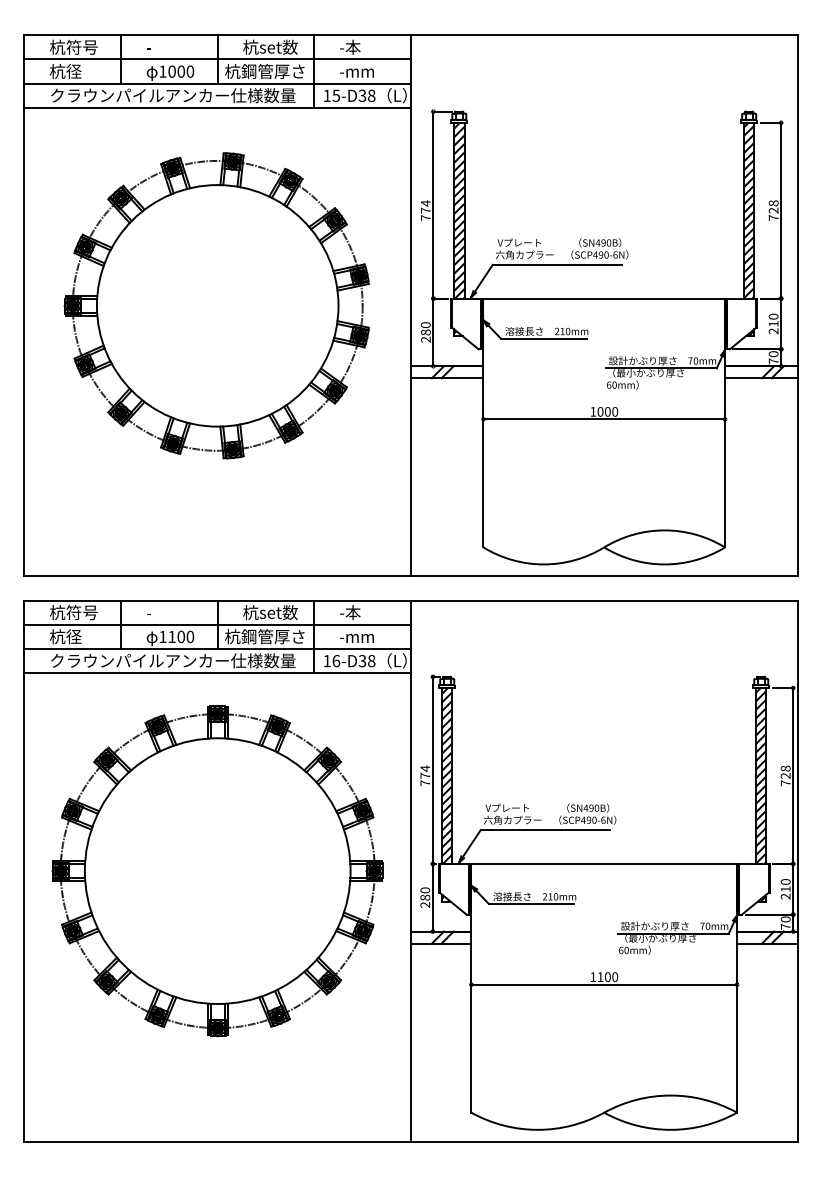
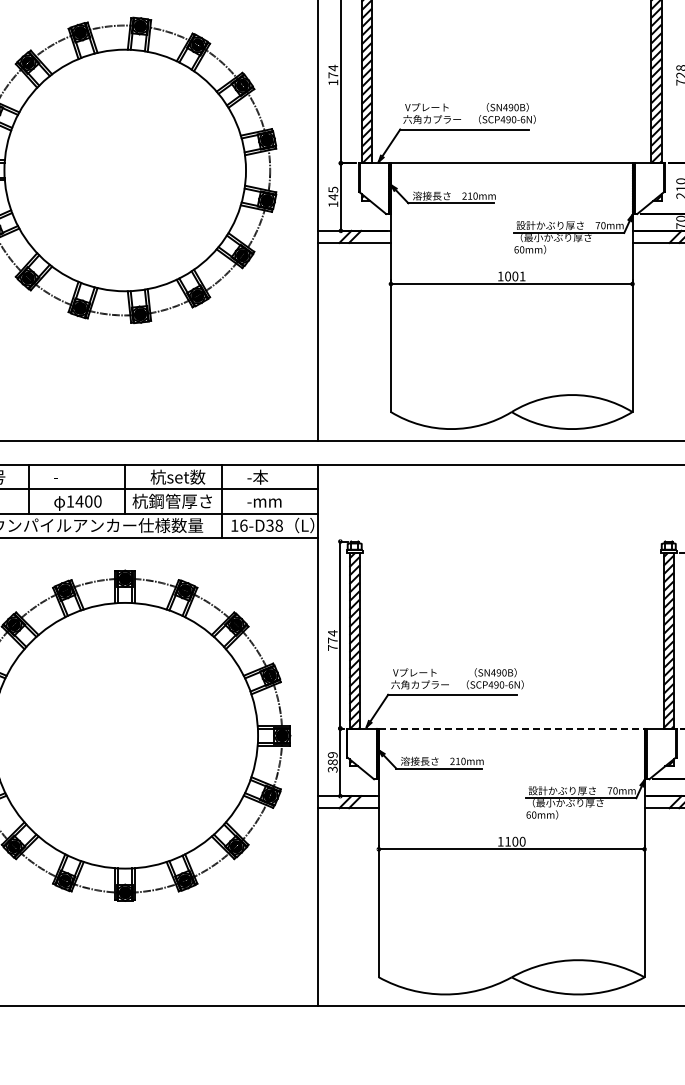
text: (425, 217) -> (332, 82), 774 -> 174
text: (425, 332) -> (332, 197), 280 -> 145
text: (615, 411) -> (522, 276), 1000 -> 1001
text: (172, 636) -> (79, 501), 1100 -> 1400
line: (604, 863) -> (511, 728), solid -> dashed
text: (425, 897) -> (332, 762), 280 -> 389

